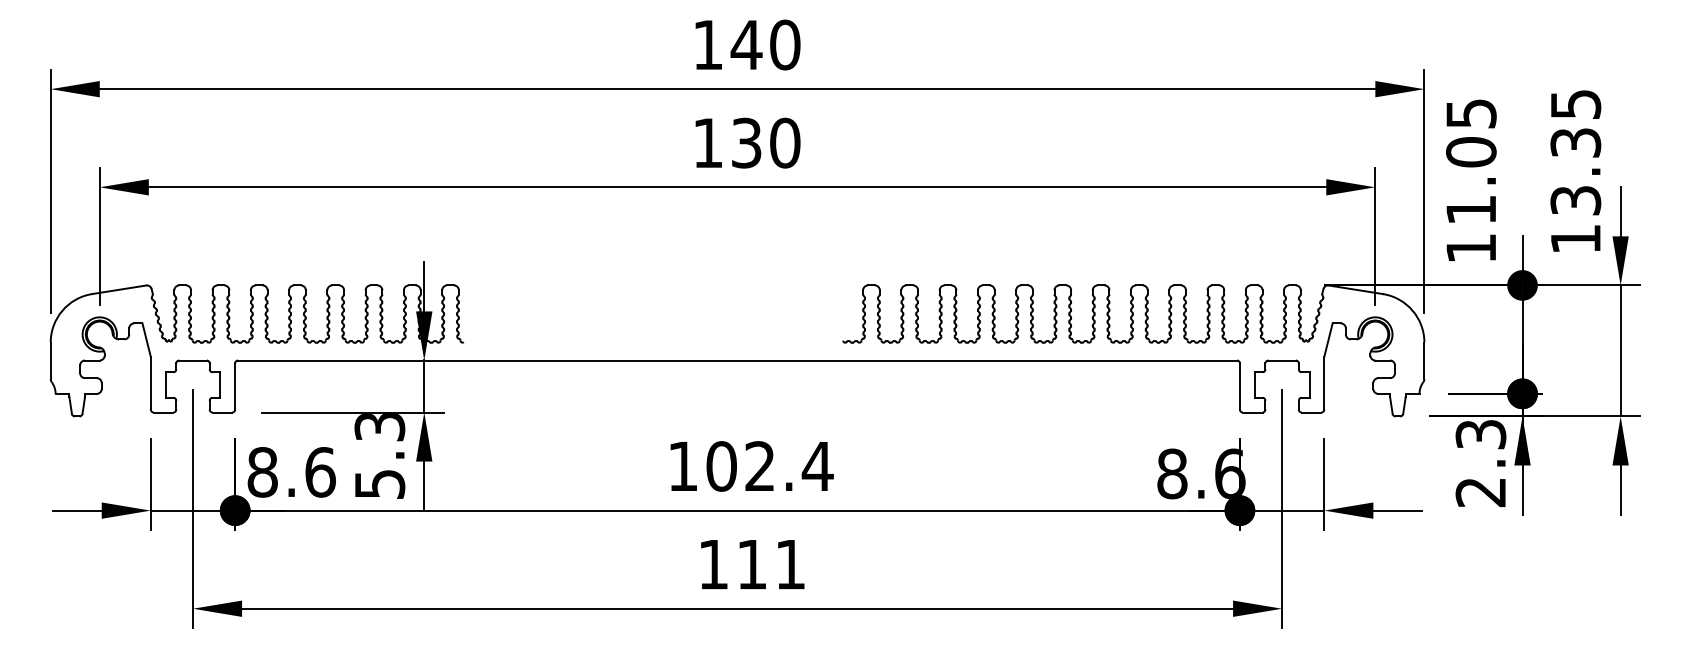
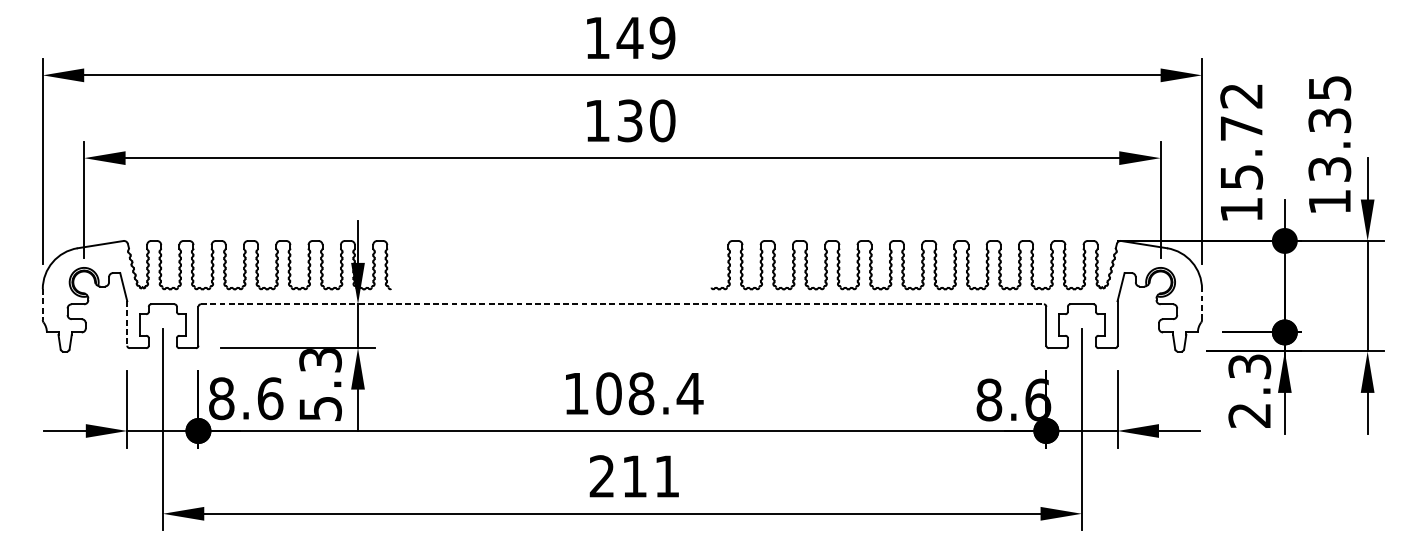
text: (785, 44) -> (662, 37), 140 -> 149
text: (1471, 161) -> (1241, 136), 11.05 -> 15.72
line: (738, 360) -> (623, 304), solid -> dashed
line: (1424, 360) -> (1202, 304), solid -> dashed
line: (50, 361) -> (42, 305), solid -> dashed
line: (150, 383) -> (126, 323), solid -> dashed
text: (760, 466) -> (641, 393), 102.4 -> 108.4
text: (713, 564) -> (602, 476), 111 -> 211

